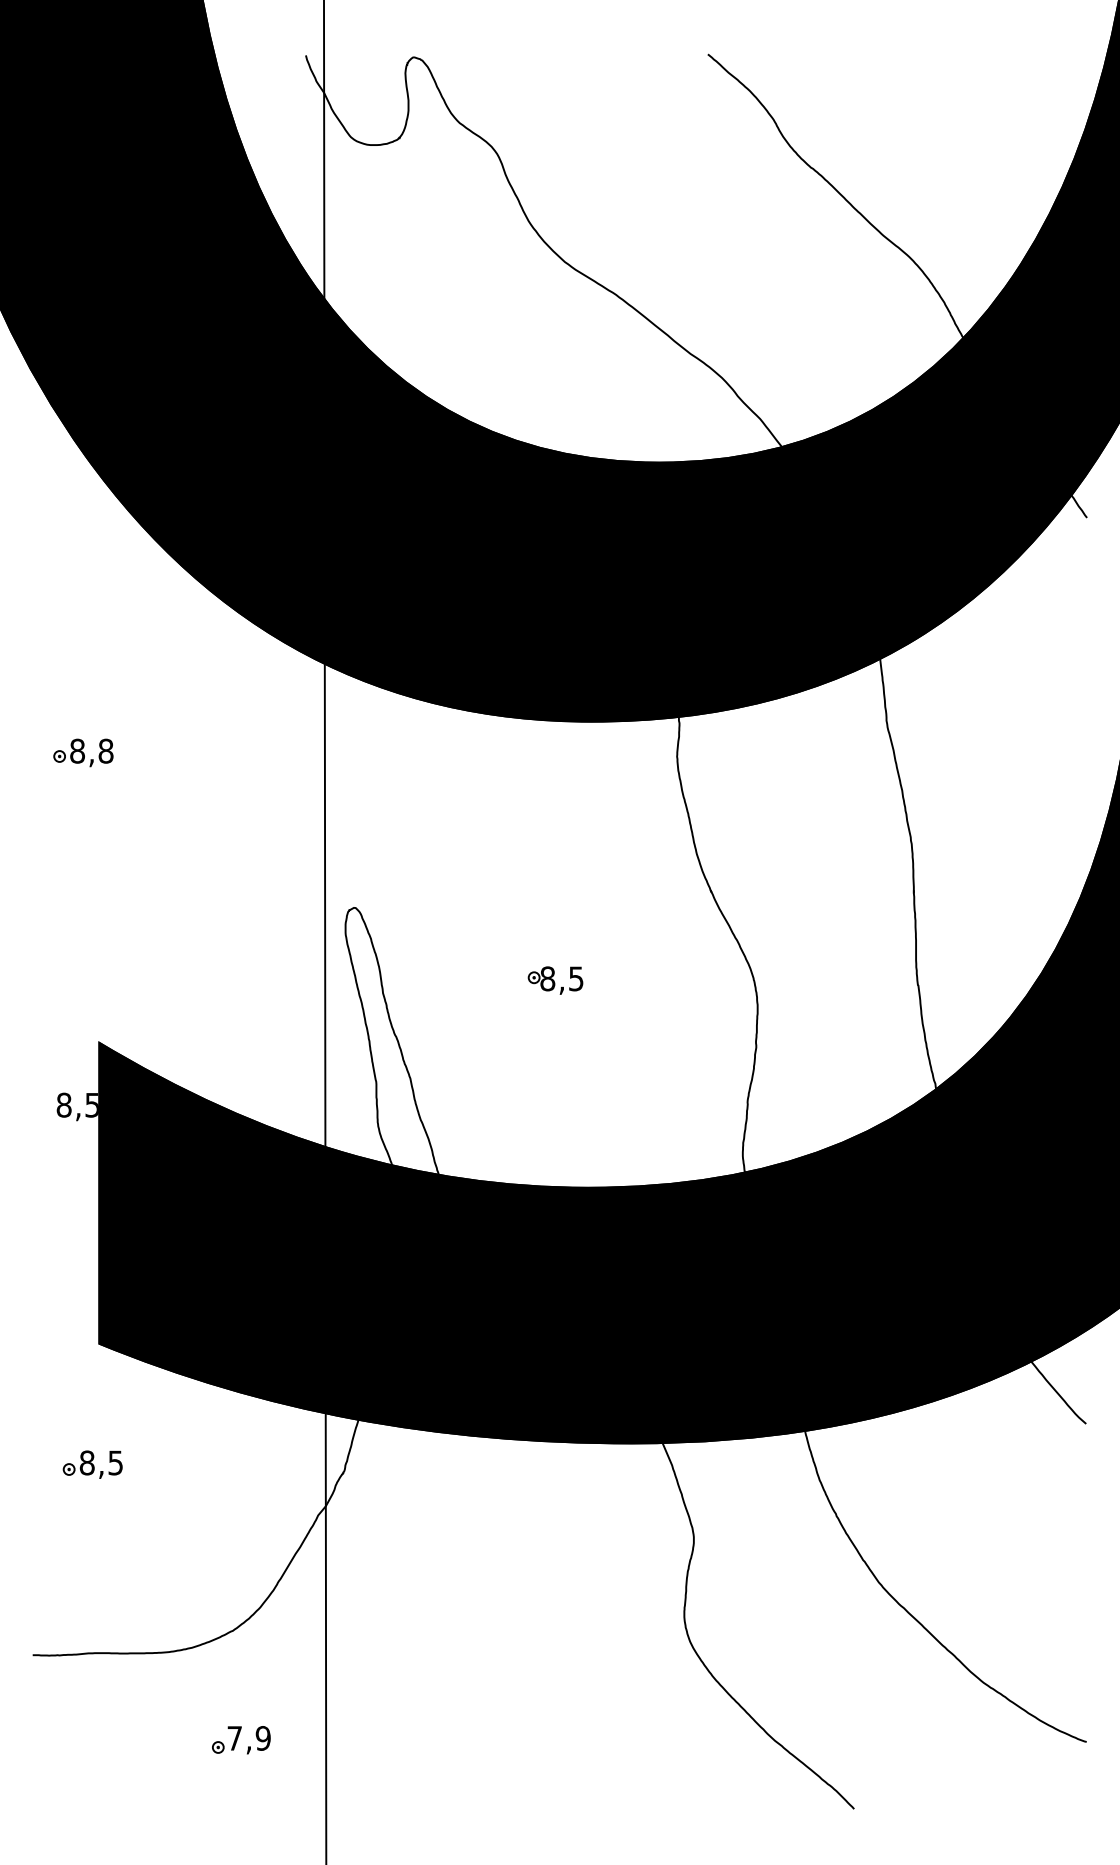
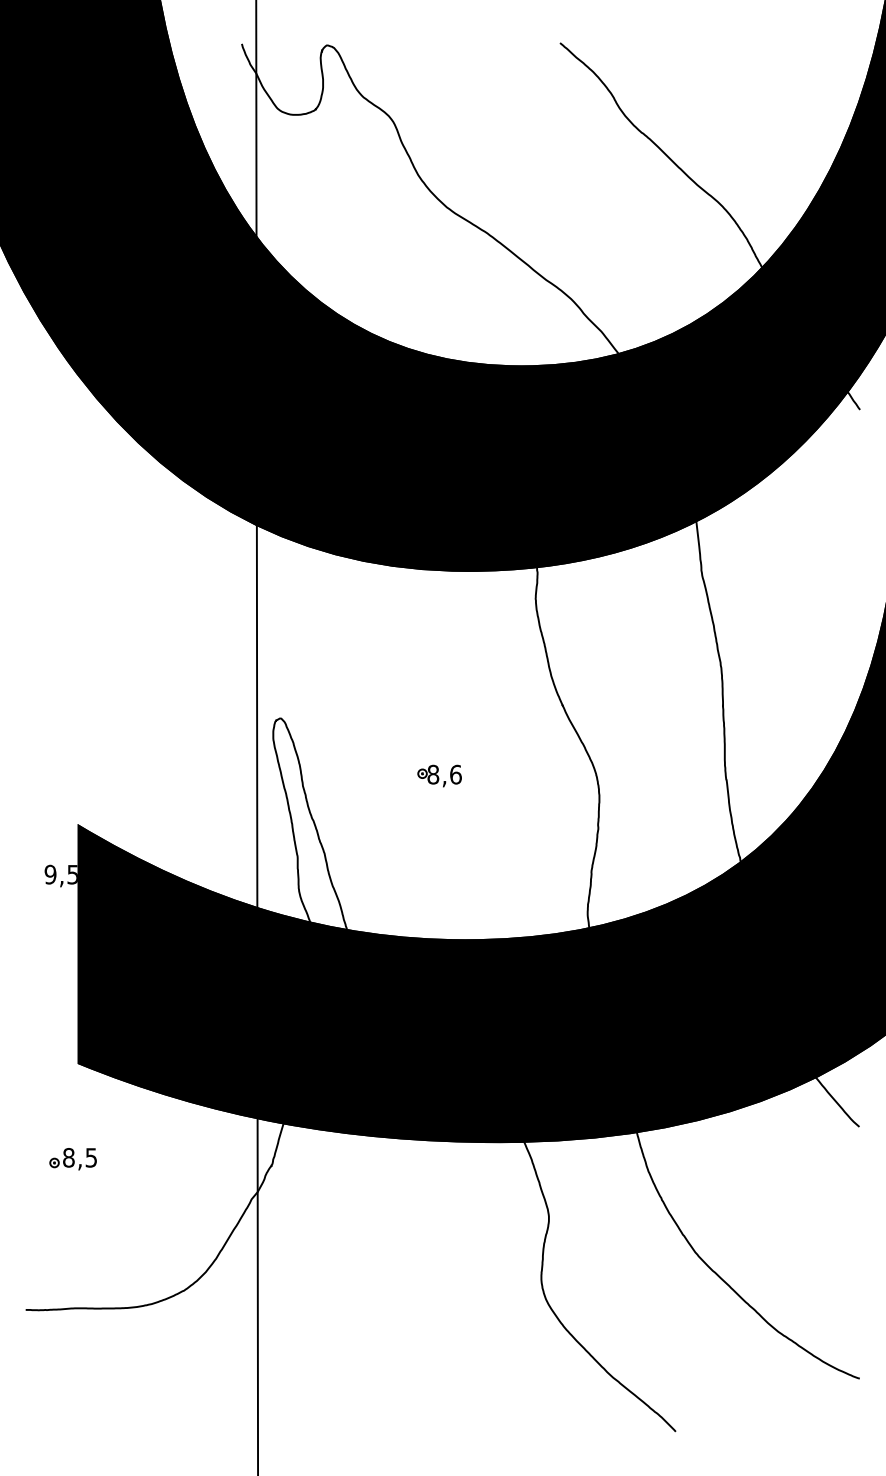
part: (83, 752) -> (65, 595), removed
text: (576, 978) -> (456, 774), 8,5 -> 8,6
text: (63, 1104) -> (50, 874), 8,5 -> 9,5
part: (241, 1740) -> (190, 1377), removed

